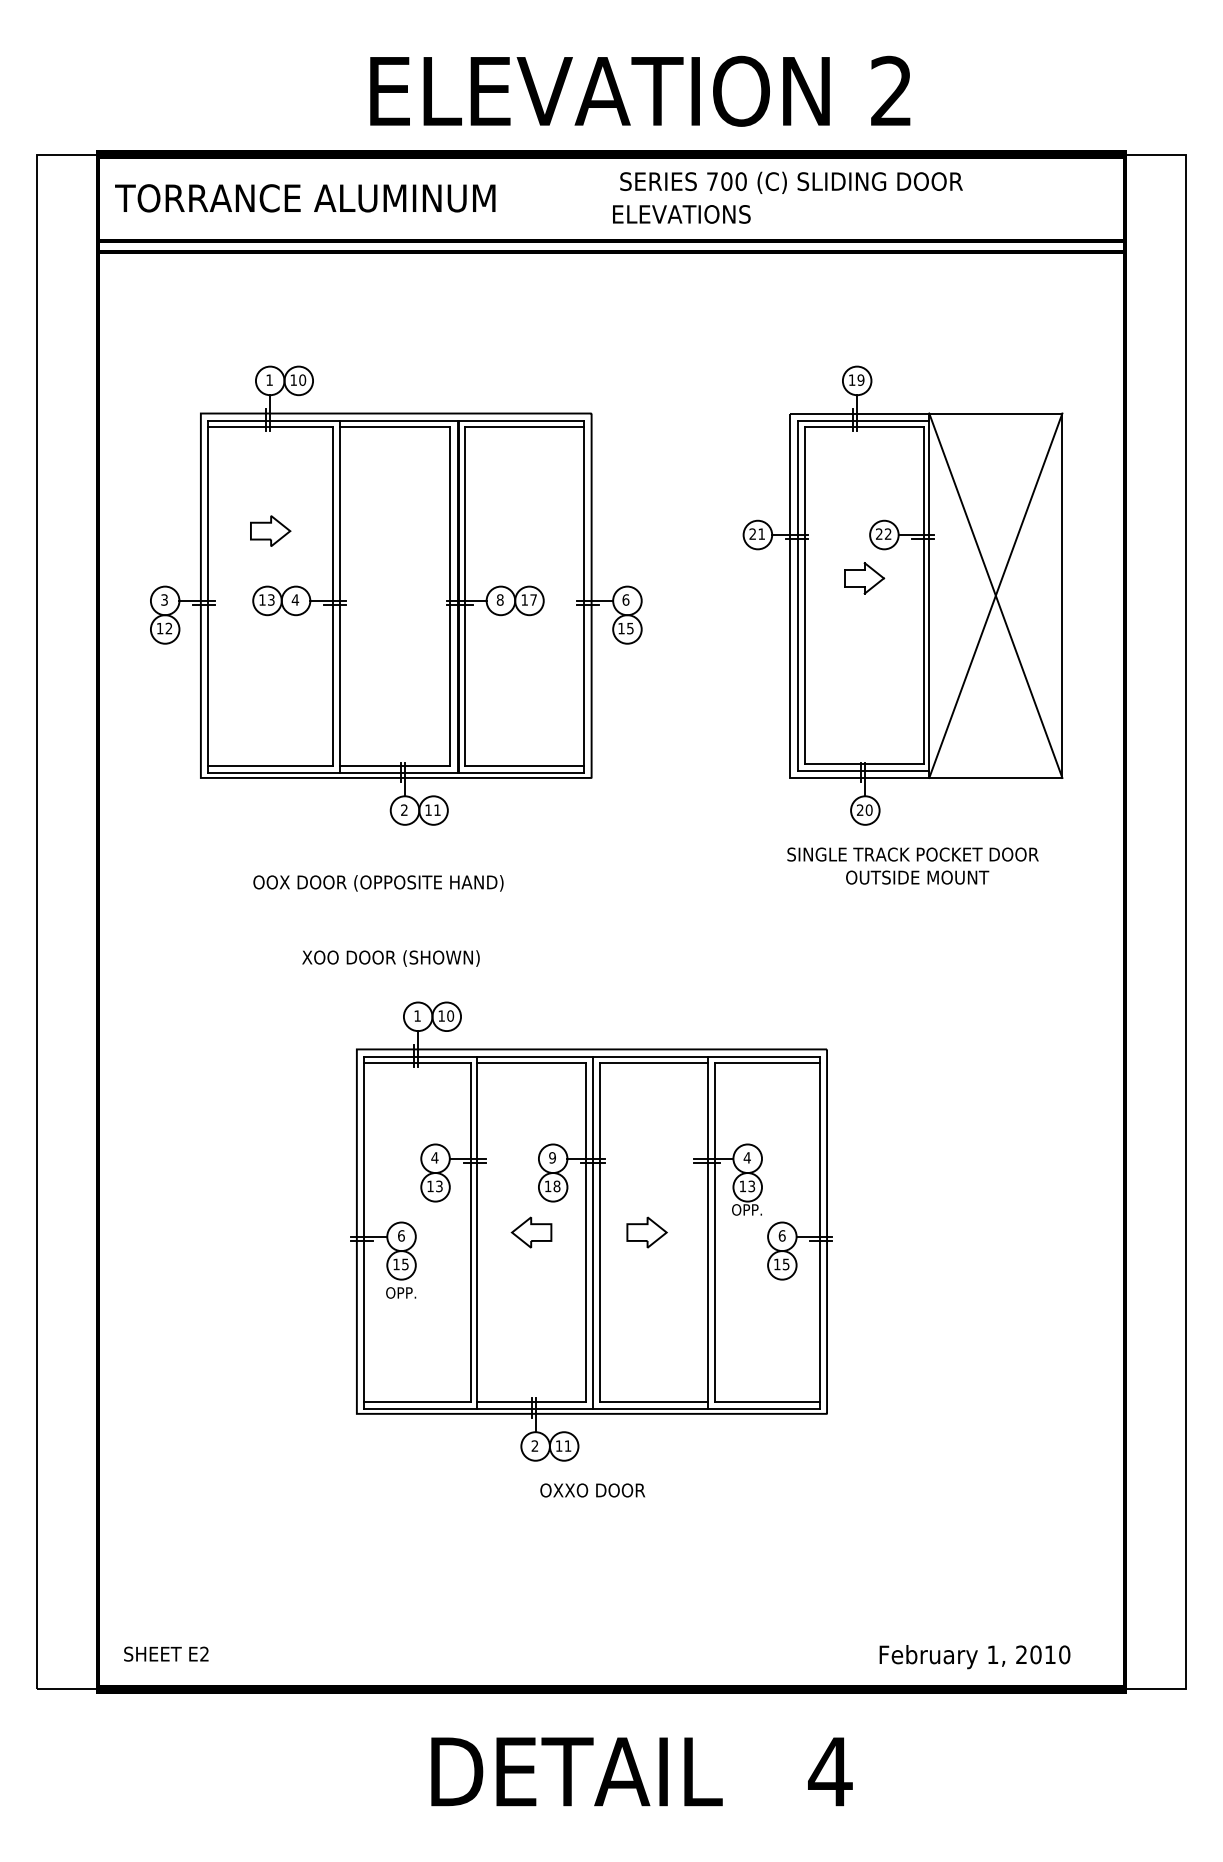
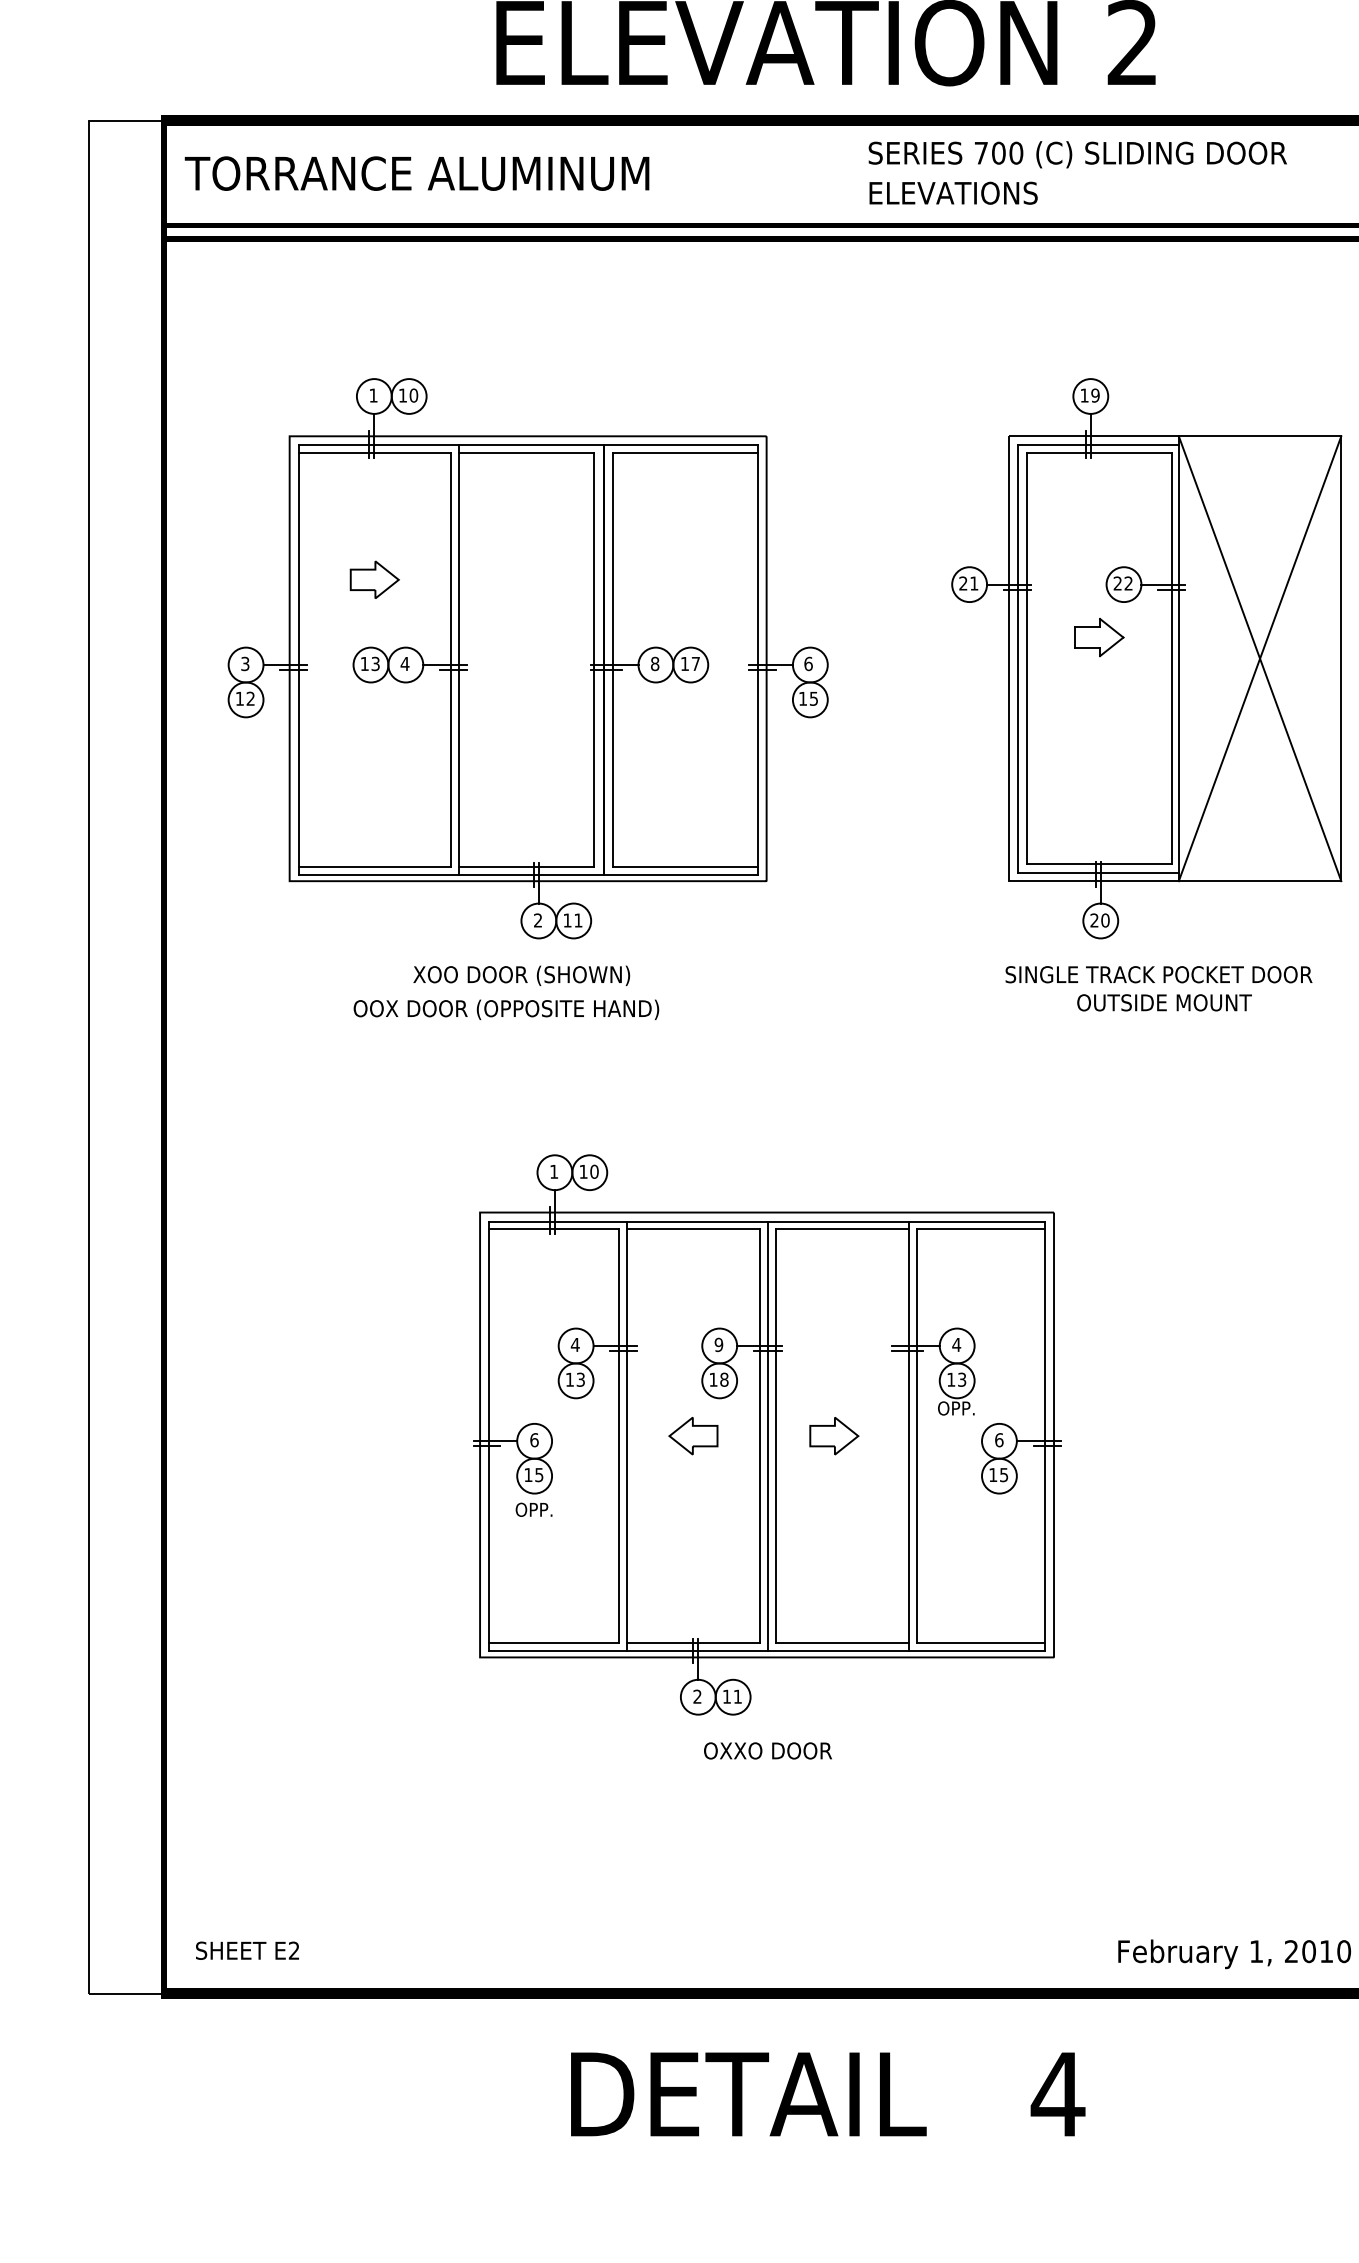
text: (791, 182) -> (1077, 154), moved
text: (681, 214) -> (953, 193), moved
text: (390, 958) -> (521, 975), moved

